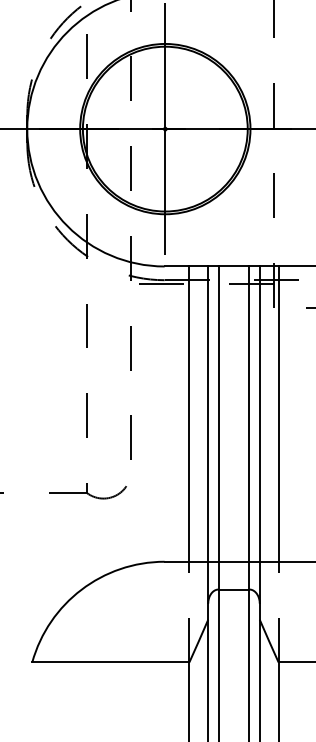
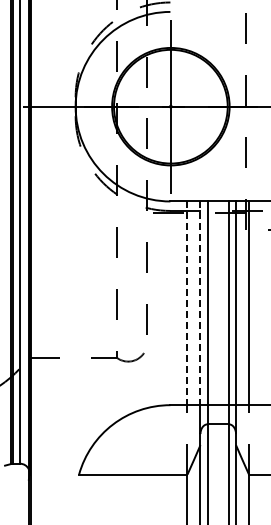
line: (189, 414) -> (187, 303), solid -> dashed
line: (208, 414) -> (200, 303), solid -> dashed

